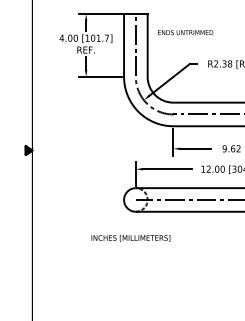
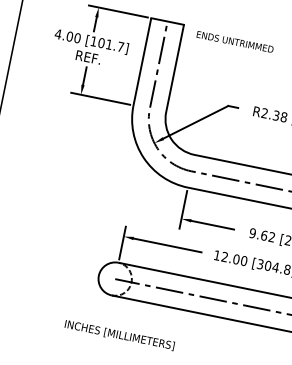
text: (185, 32) -> (235, 41), moved
text: (130, 238) -> (119, 335), moved

